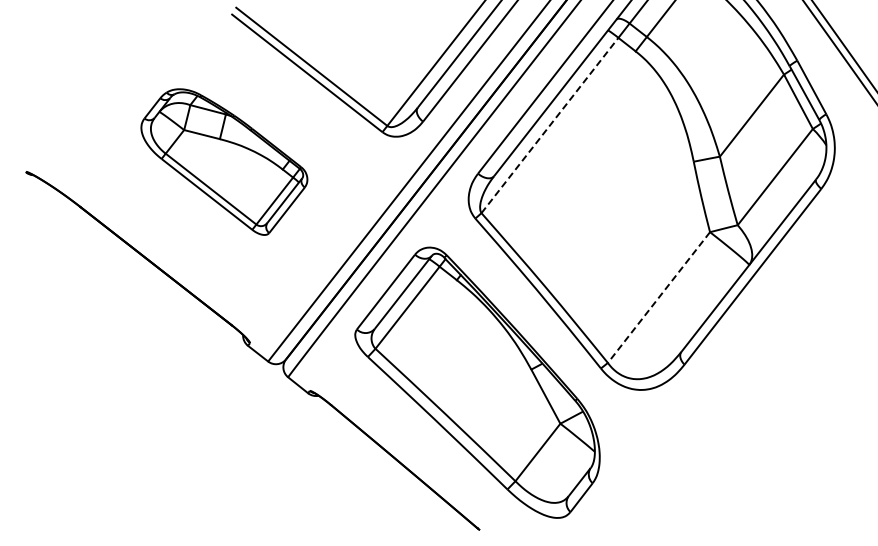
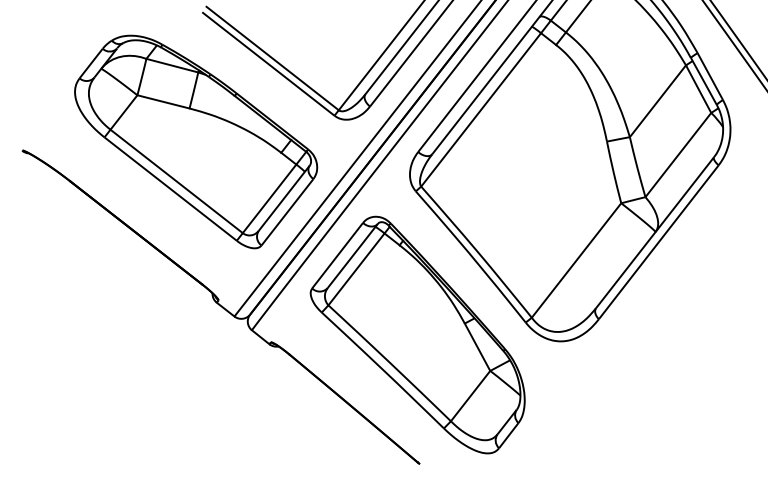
line: (550, 125) -> (481, 109), dashed -> solid
part: (224, 161) -> (196, 141), size x1.67
line: (658, 297) -> (576, 260), dashed -> solid

